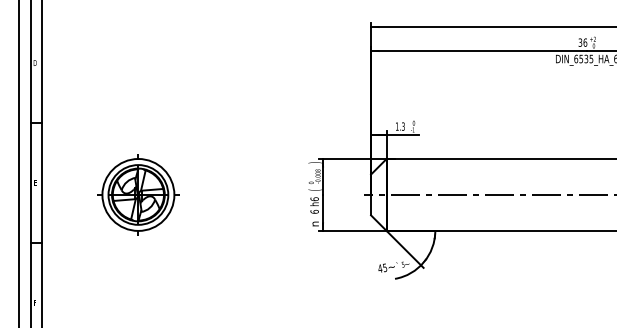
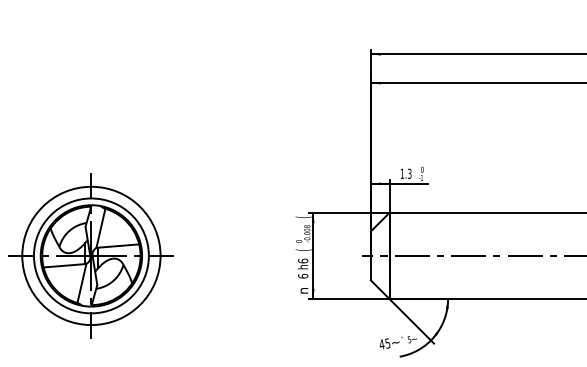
text: (314, 162) -> (302, 216), ) -> (
part: (138, 194) -> (91, 255), size x1.6

